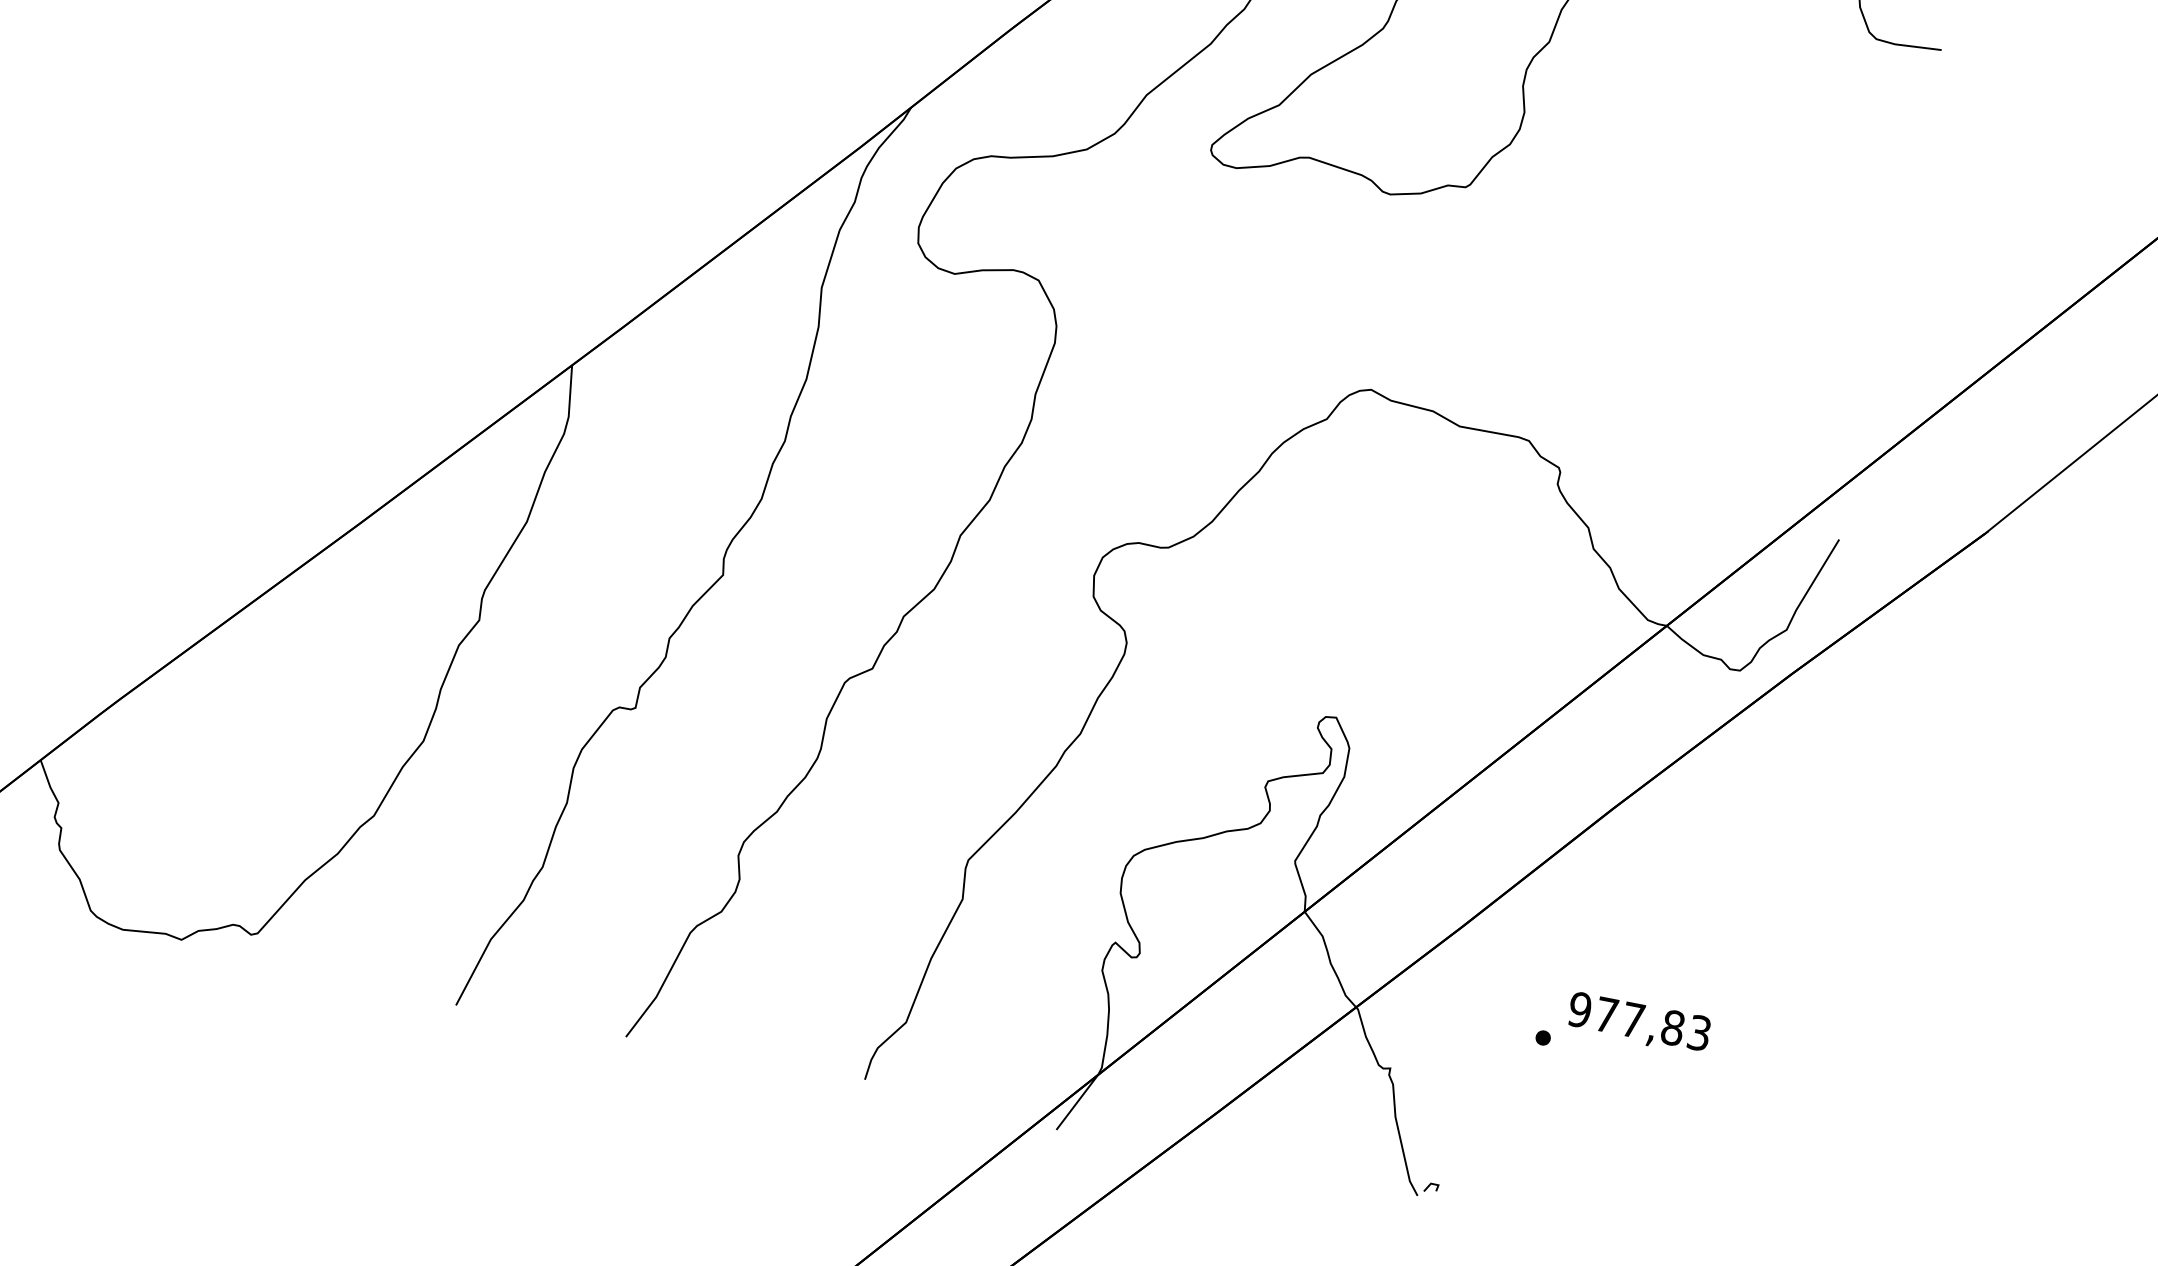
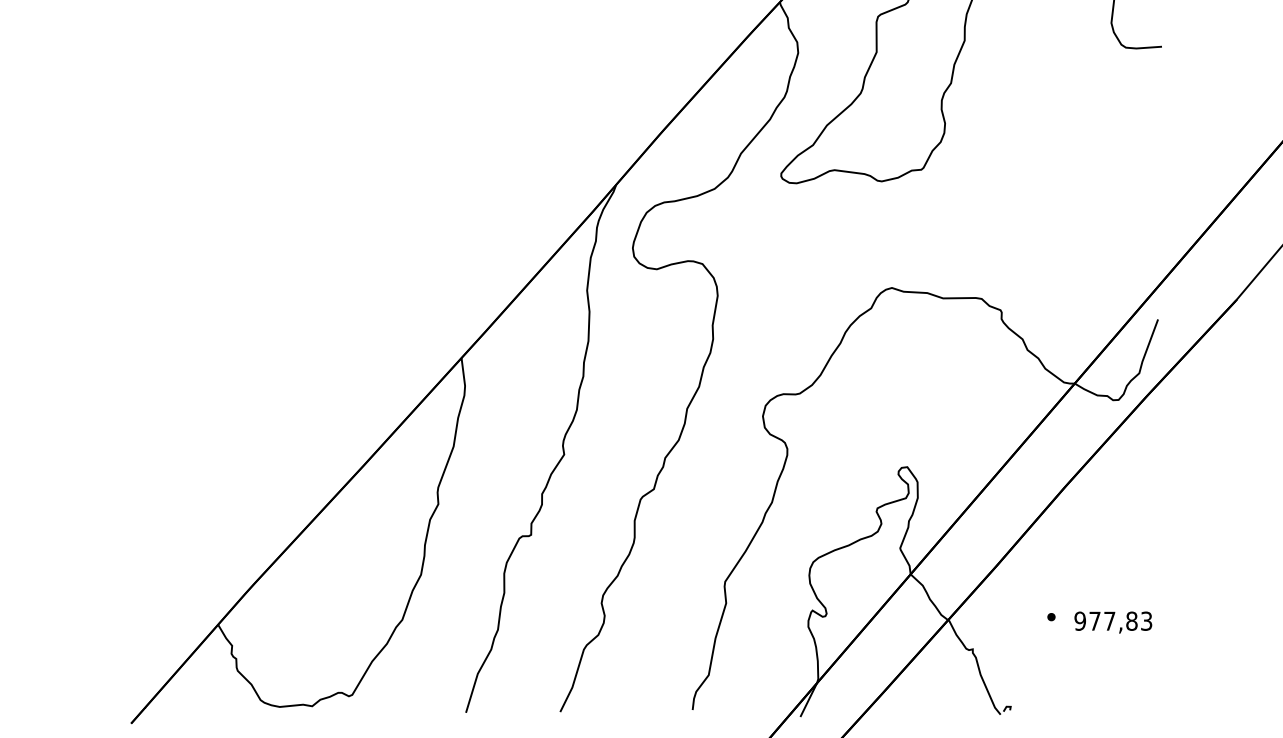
text: (1639, 1023) -> (1113, 622), moved

